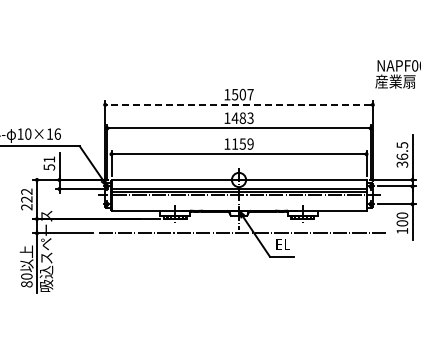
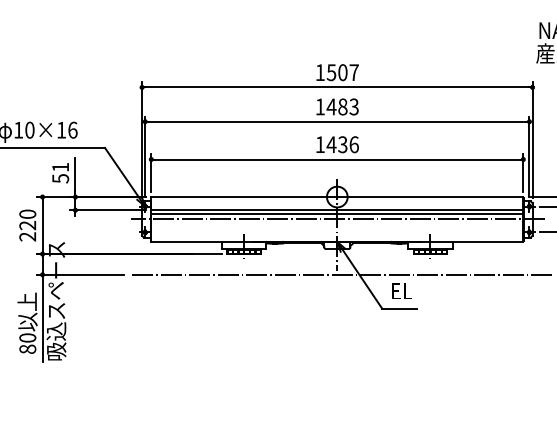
line: (239, 104) -> (338, 86), dashed -> solid
text: (242, 143) -> (342, 143), 1159 -> 1436
text: (26, 191) -> (27, 213), 222 -> 220

